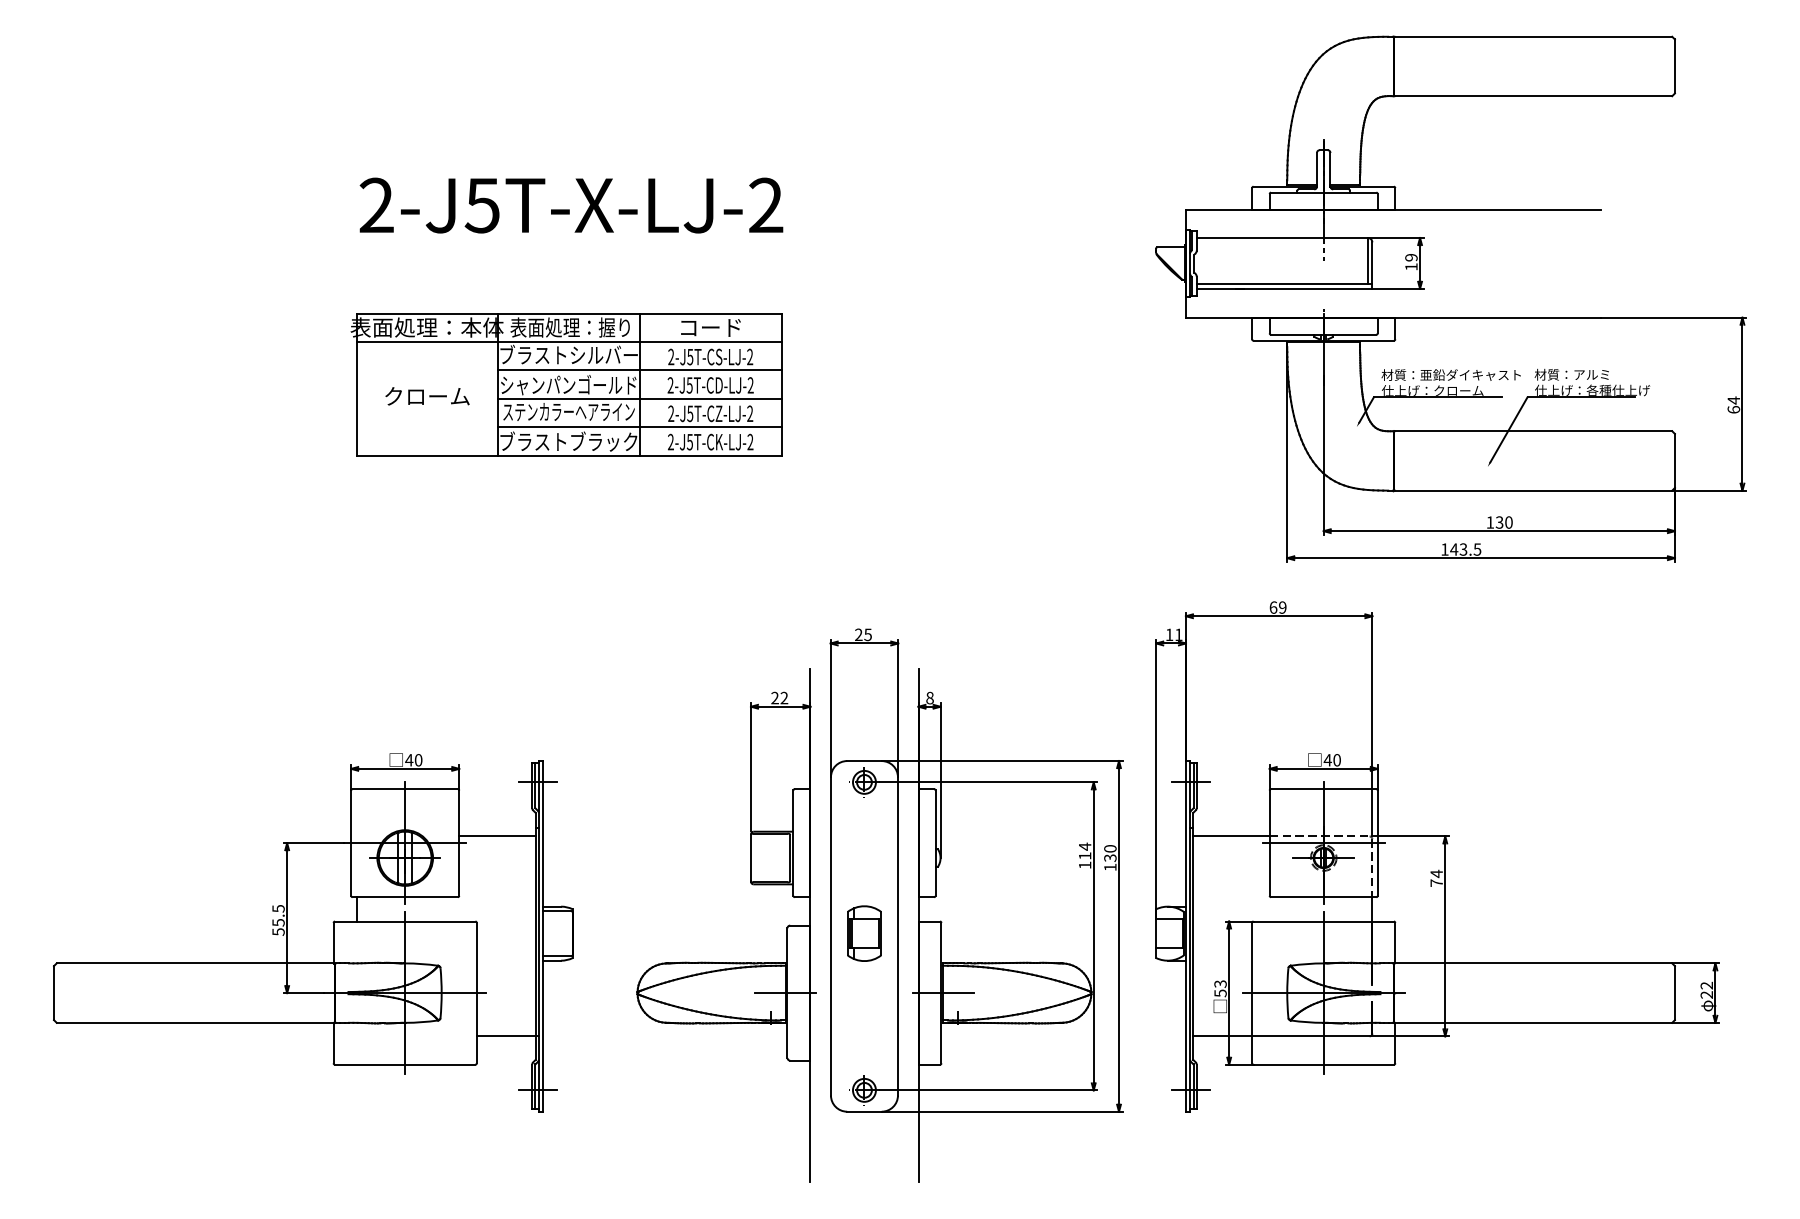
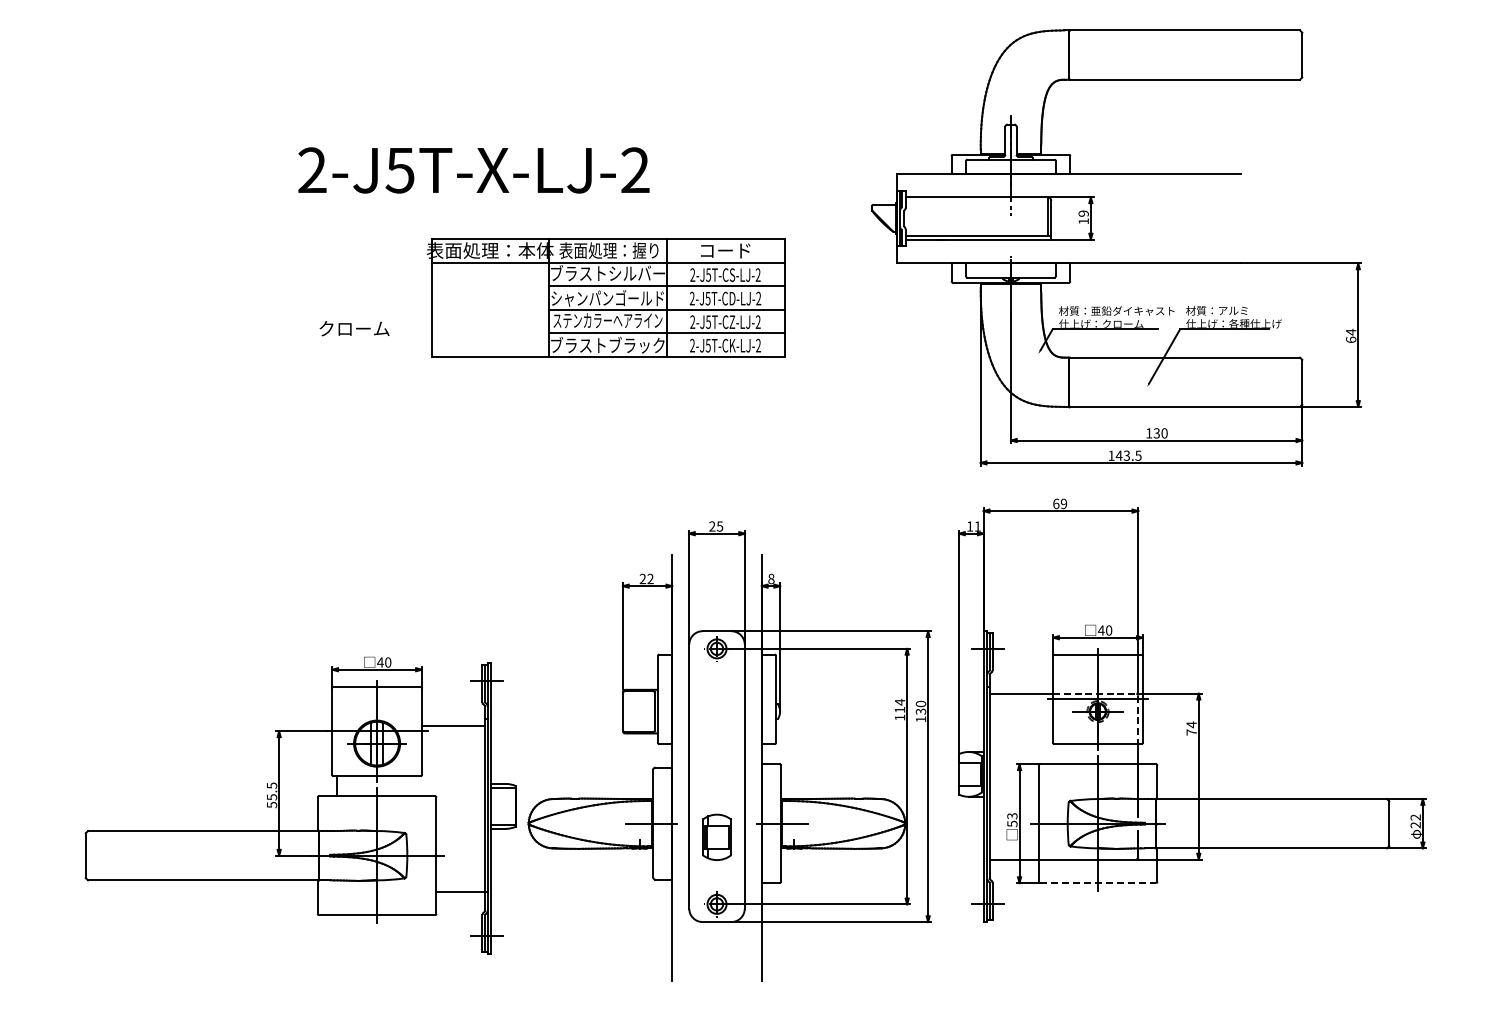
part: (1450, 316) -> (1116, 262), moved
part: (567, 384) -> (606, 297), moved
part: (312, 932) -> (300, 805), moved
part: (863, 932) -> (716, 836), moved
line: (1324, 1065) -> (1098, 883), solid -> dashed

